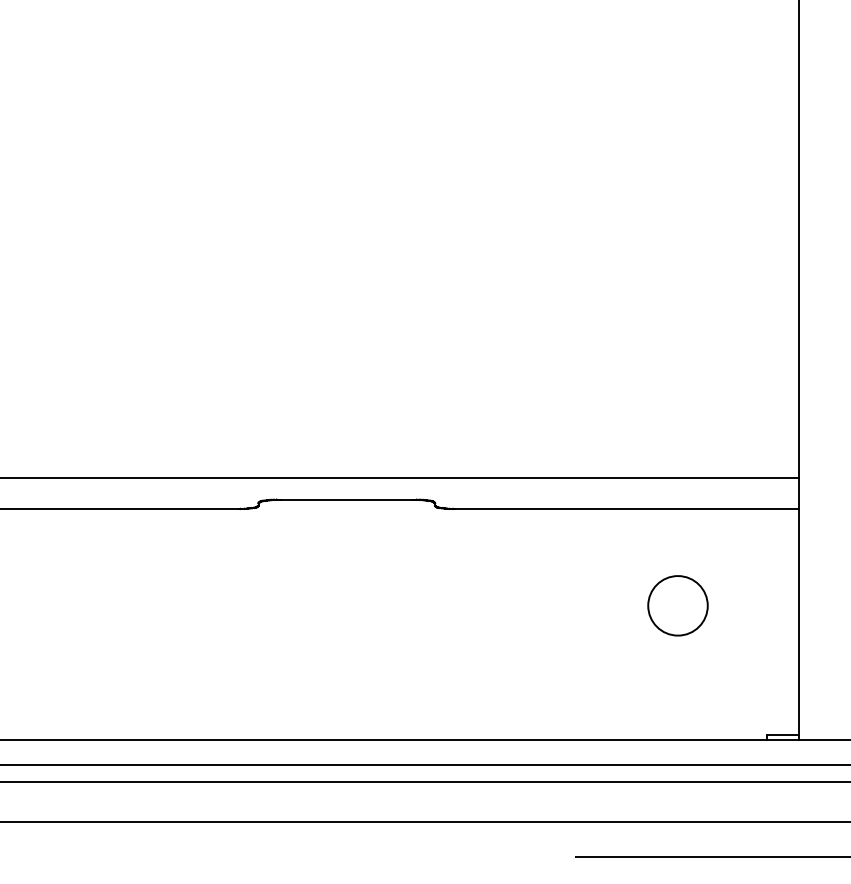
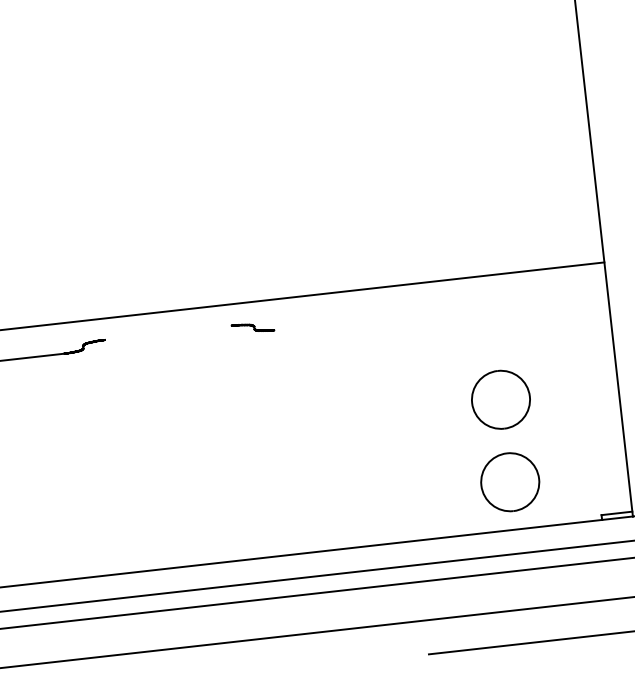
line: (346, 499) -> (168, 332), removed
line: (626, 508) -> (440, 311), removed
part: (677, 690) -> (509, 481), added

